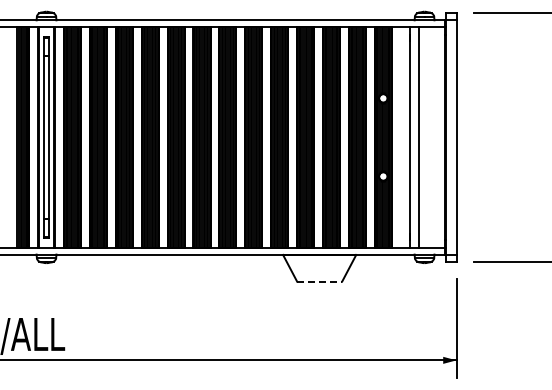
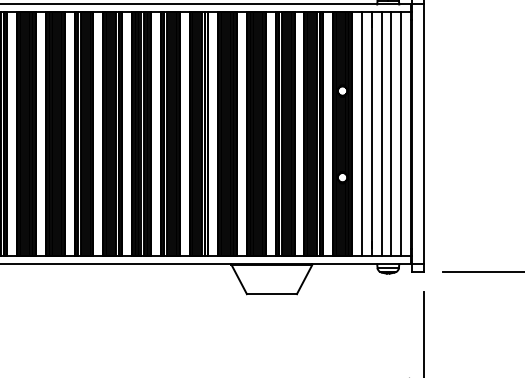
line: (400, 137) -> (361, 134), added
line: (427, 137) -> (391, 134), added
line: (436, 137) -> (401, 134), added
line: (319, 281) -> (271, 294), dashed -> solid

